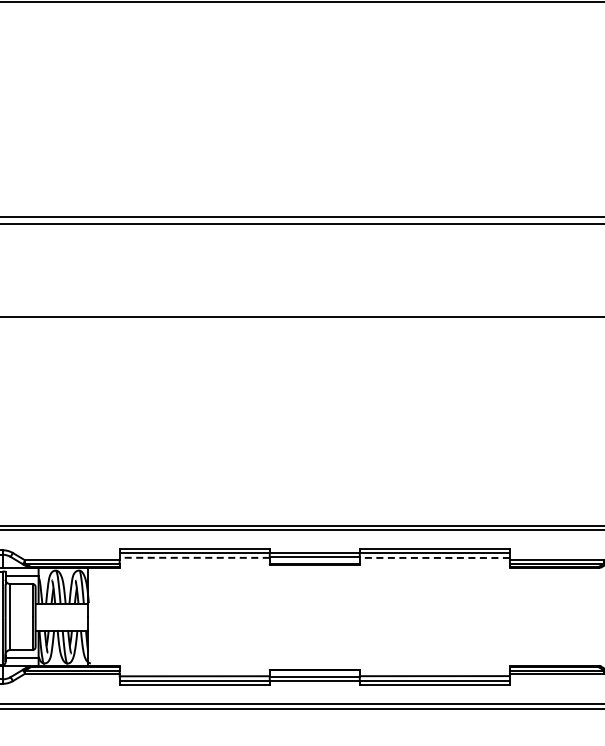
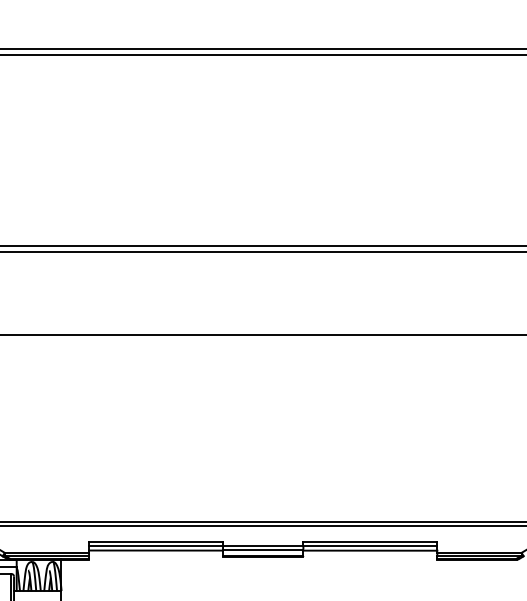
line: (194, 557) -> (155, 550), dashed -> solid
line: (434, 557) -> (370, 550), dashed -> solid

